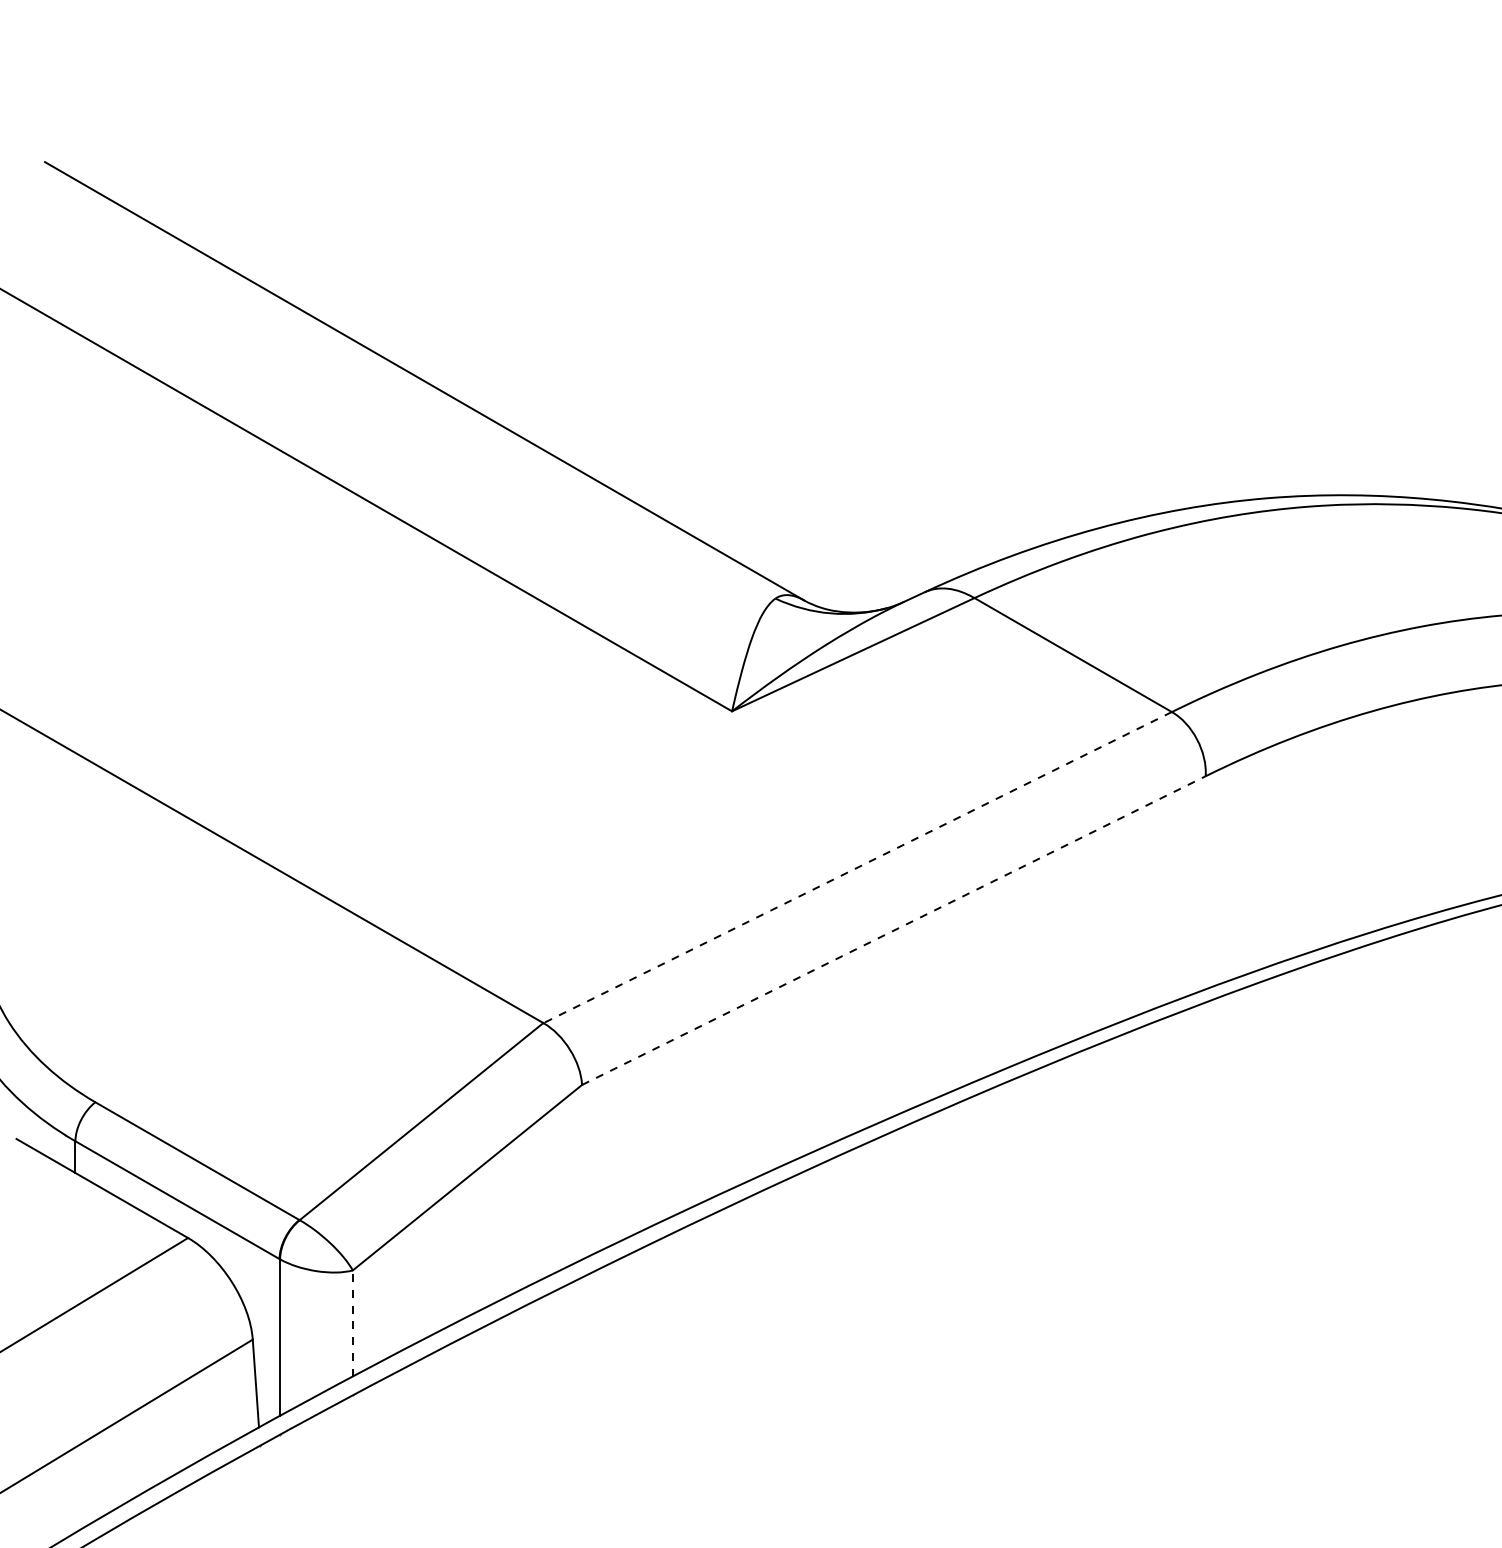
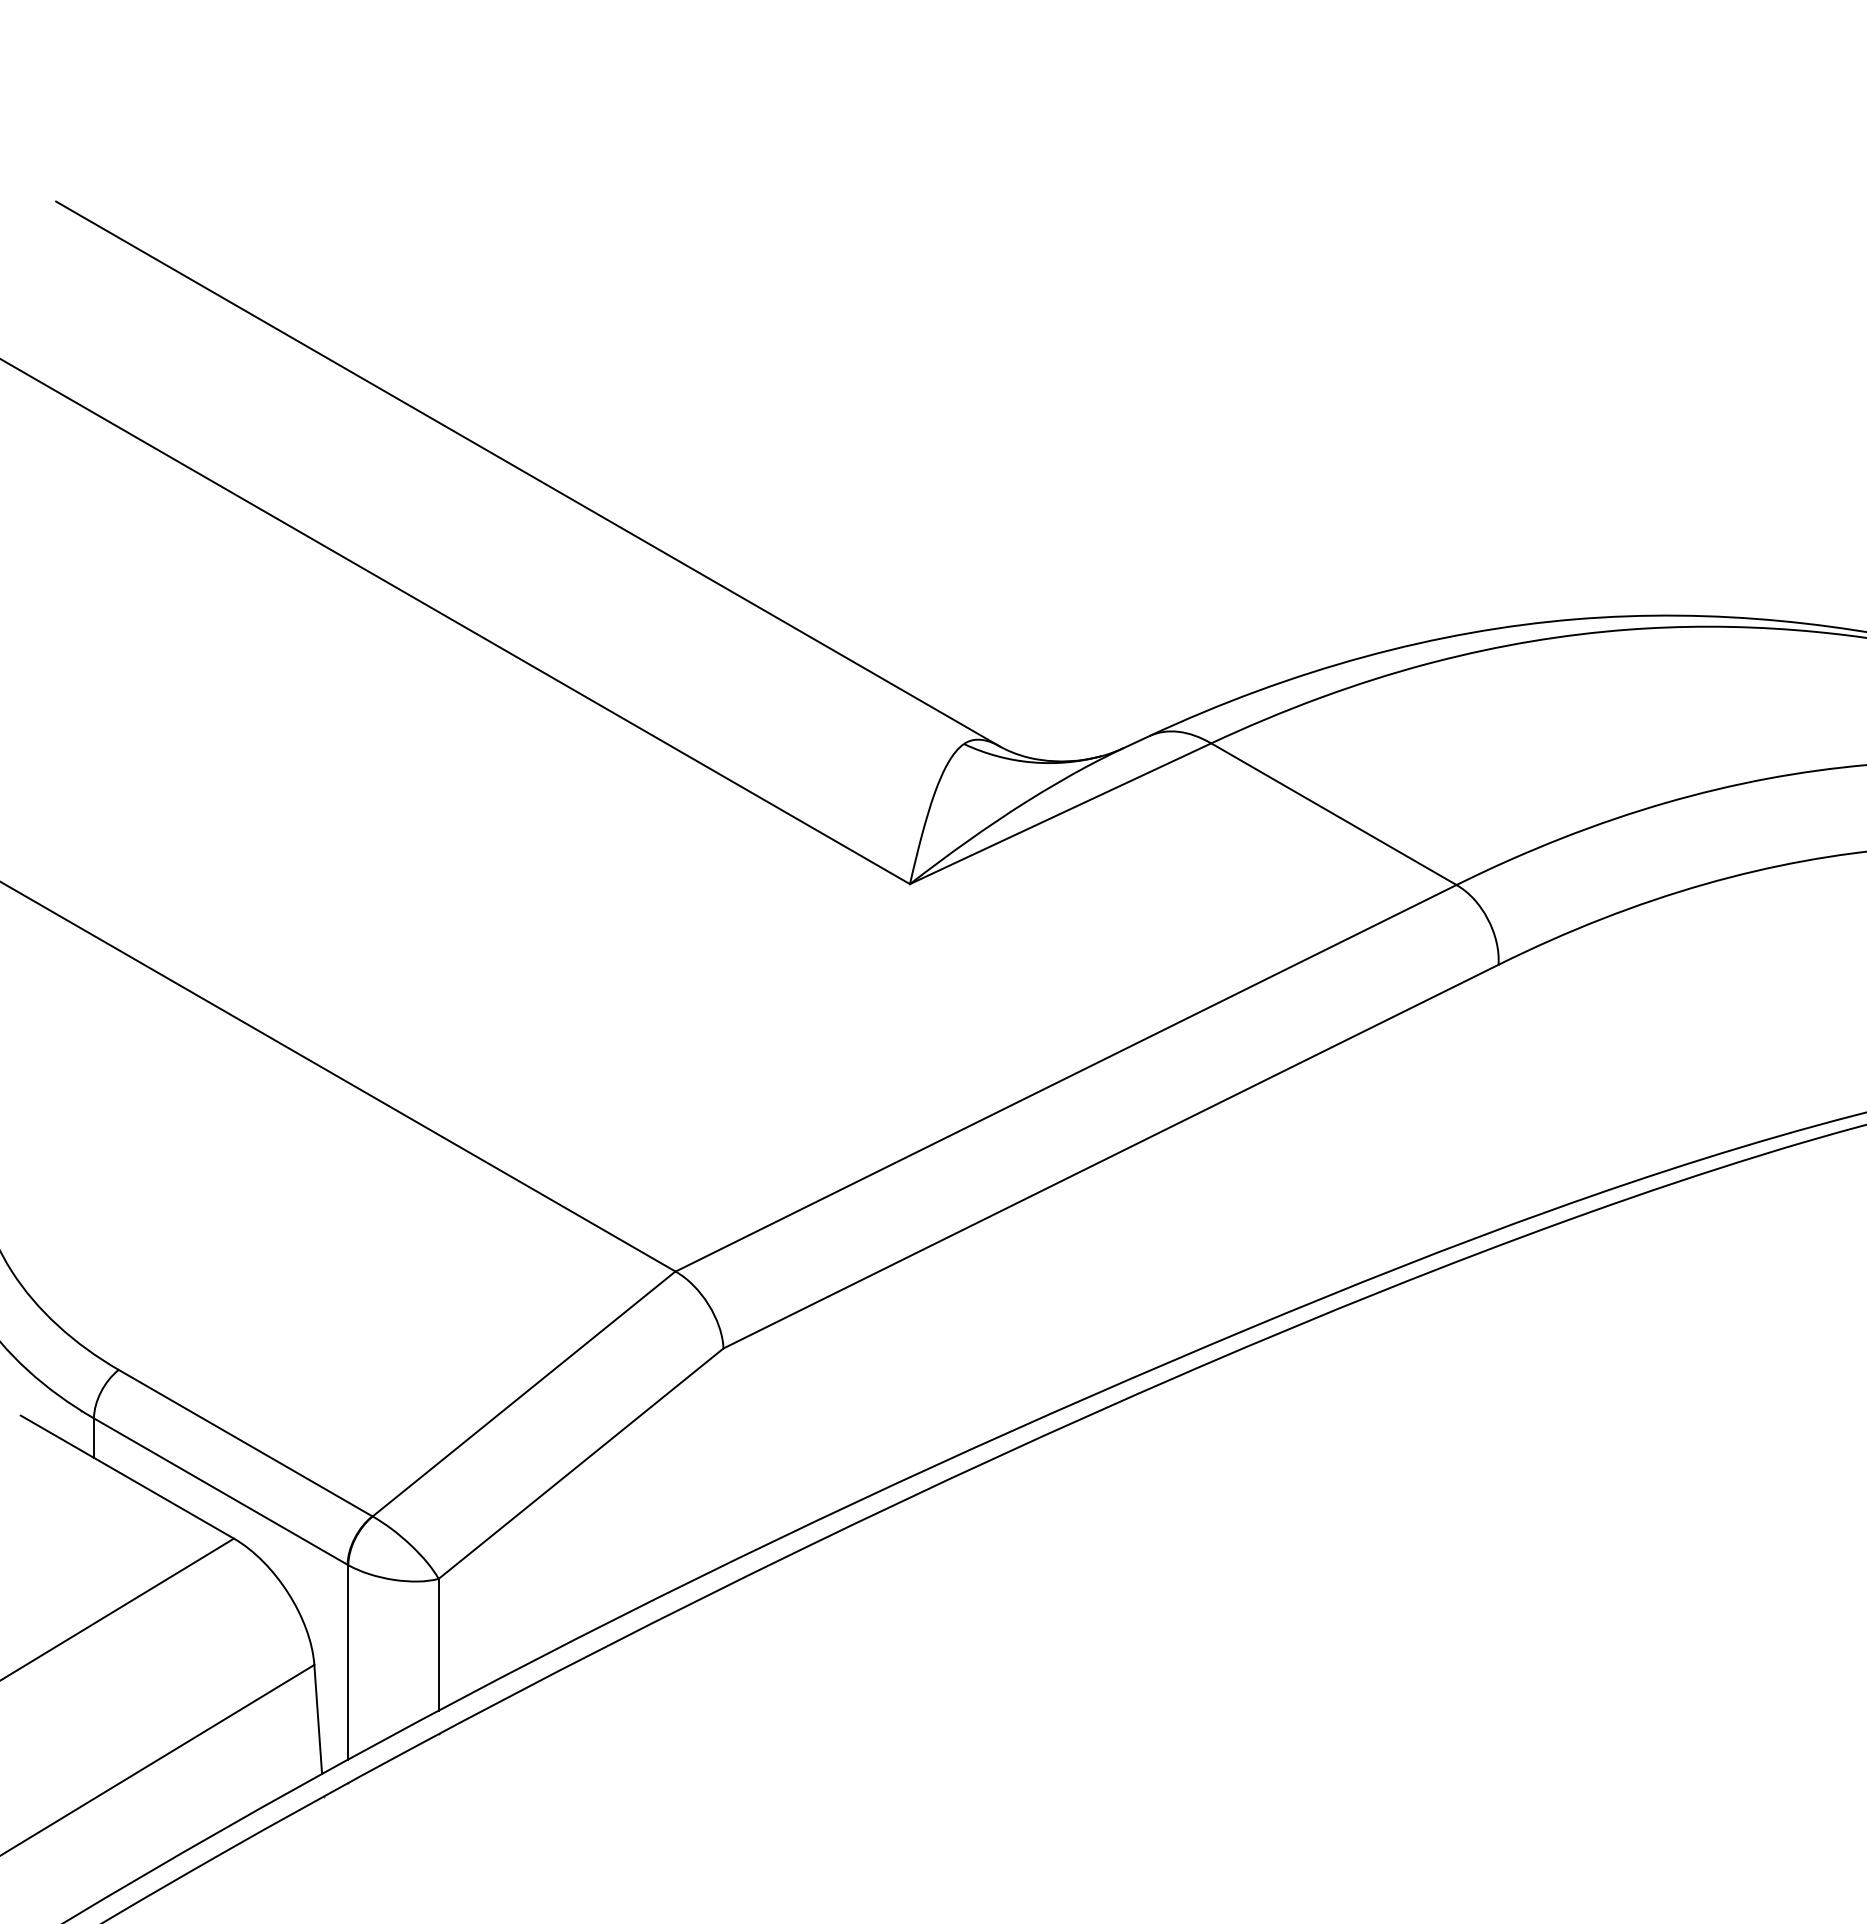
line: (858, 867) -> (1066, 1078), dashed -> solid
line: (894, 930) -> (1111, 1156), dashed -> solid
line: (352, 1323) -> (438, 1644), dashed -> solid

